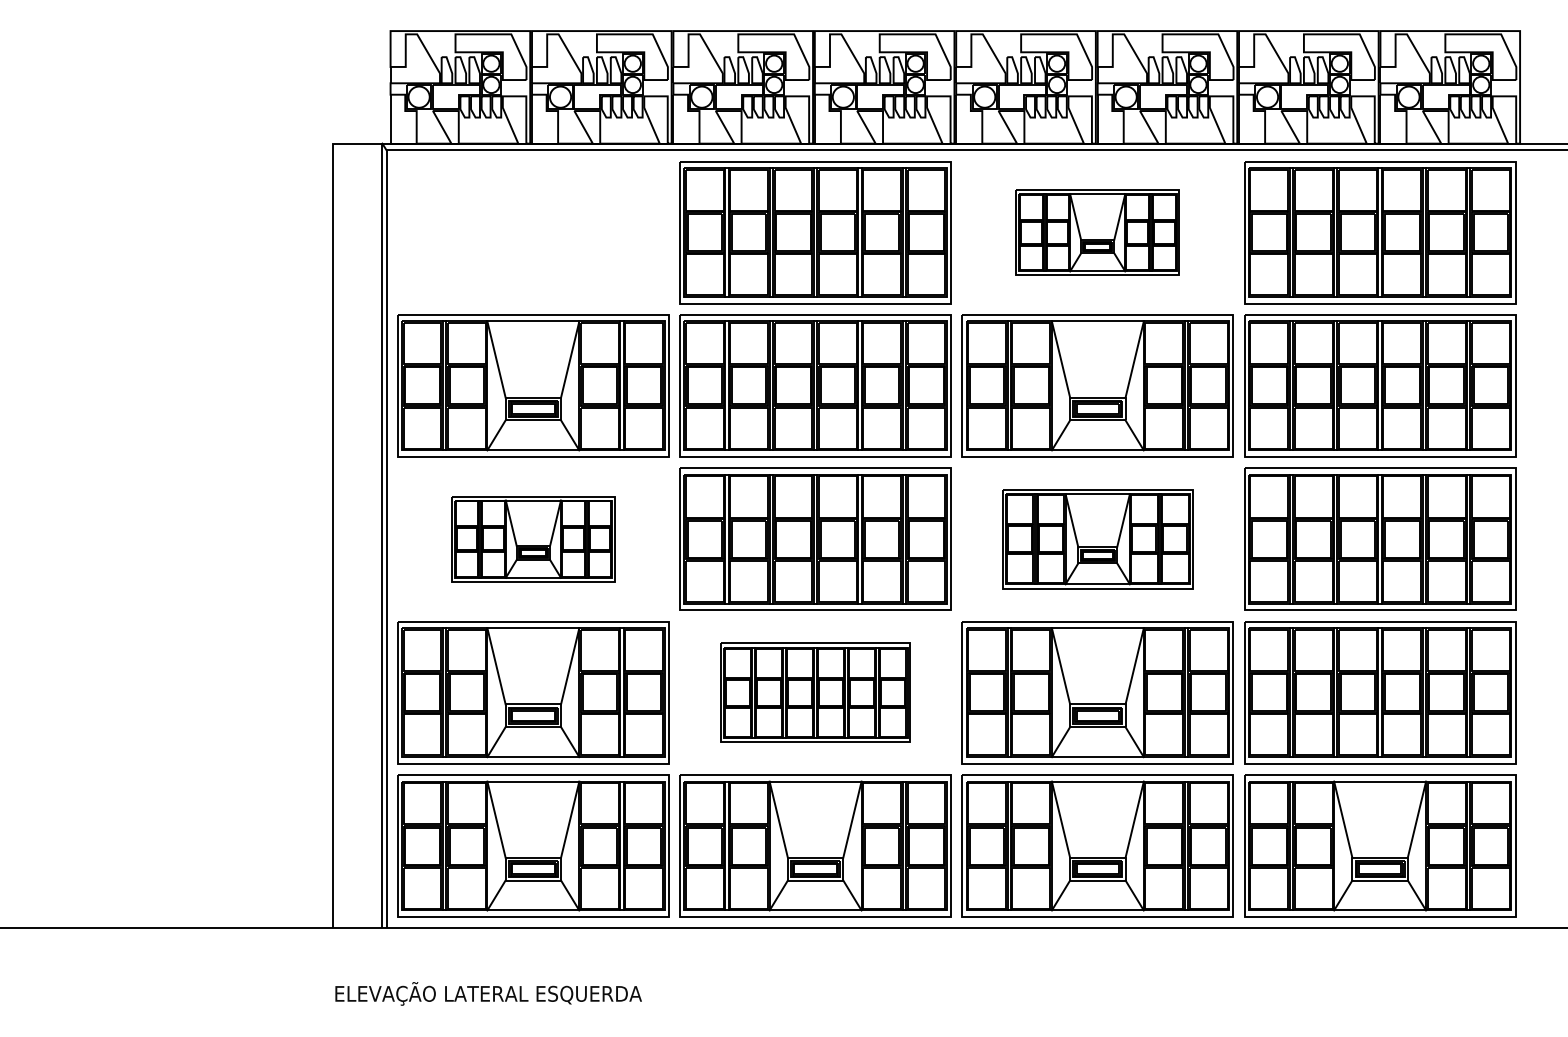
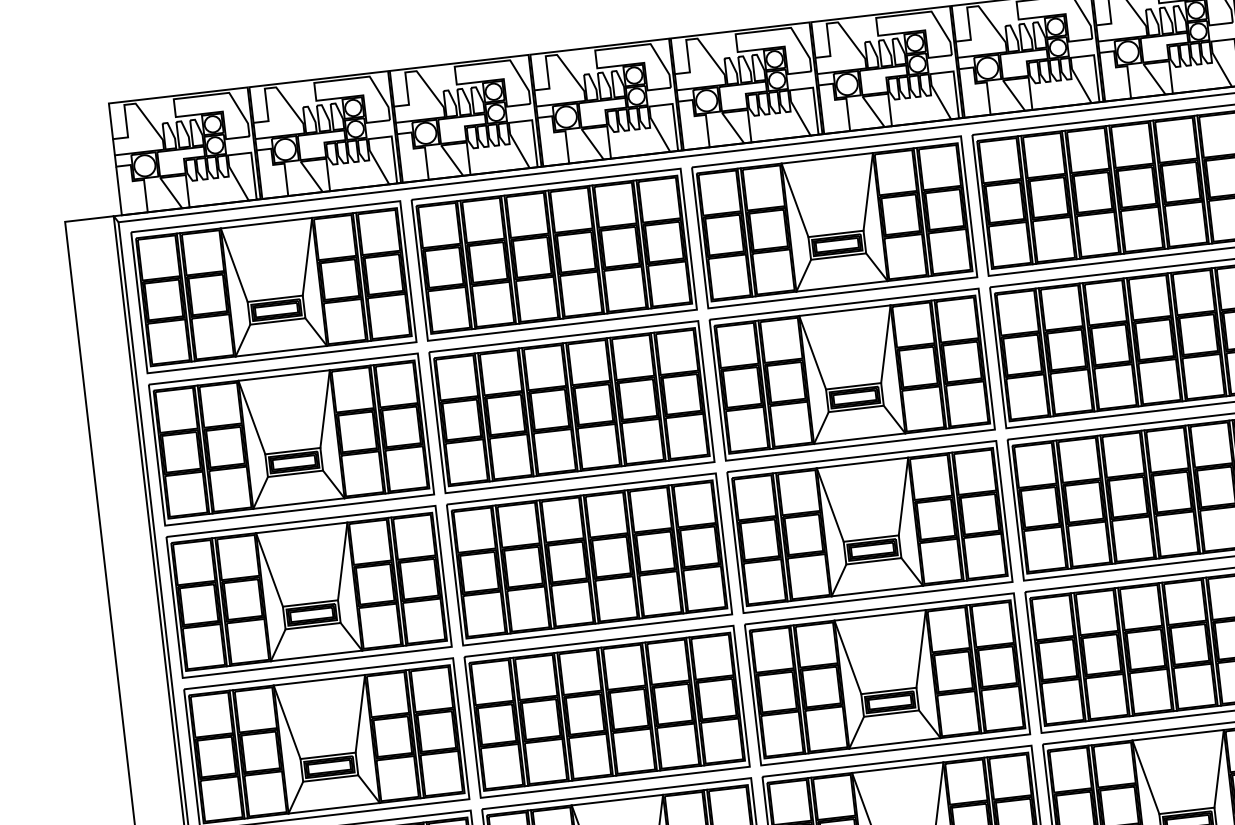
part: (533, 232) -> (274, 287), added
part: (1097, 232) -> (834, 222), size x1.67
part: (533, 538) -> (309, 591), size x1.67
part: (1097, 538) -> (869, 526), size x1.43
part: (815, 692) -> (607, 711), size x1.43

